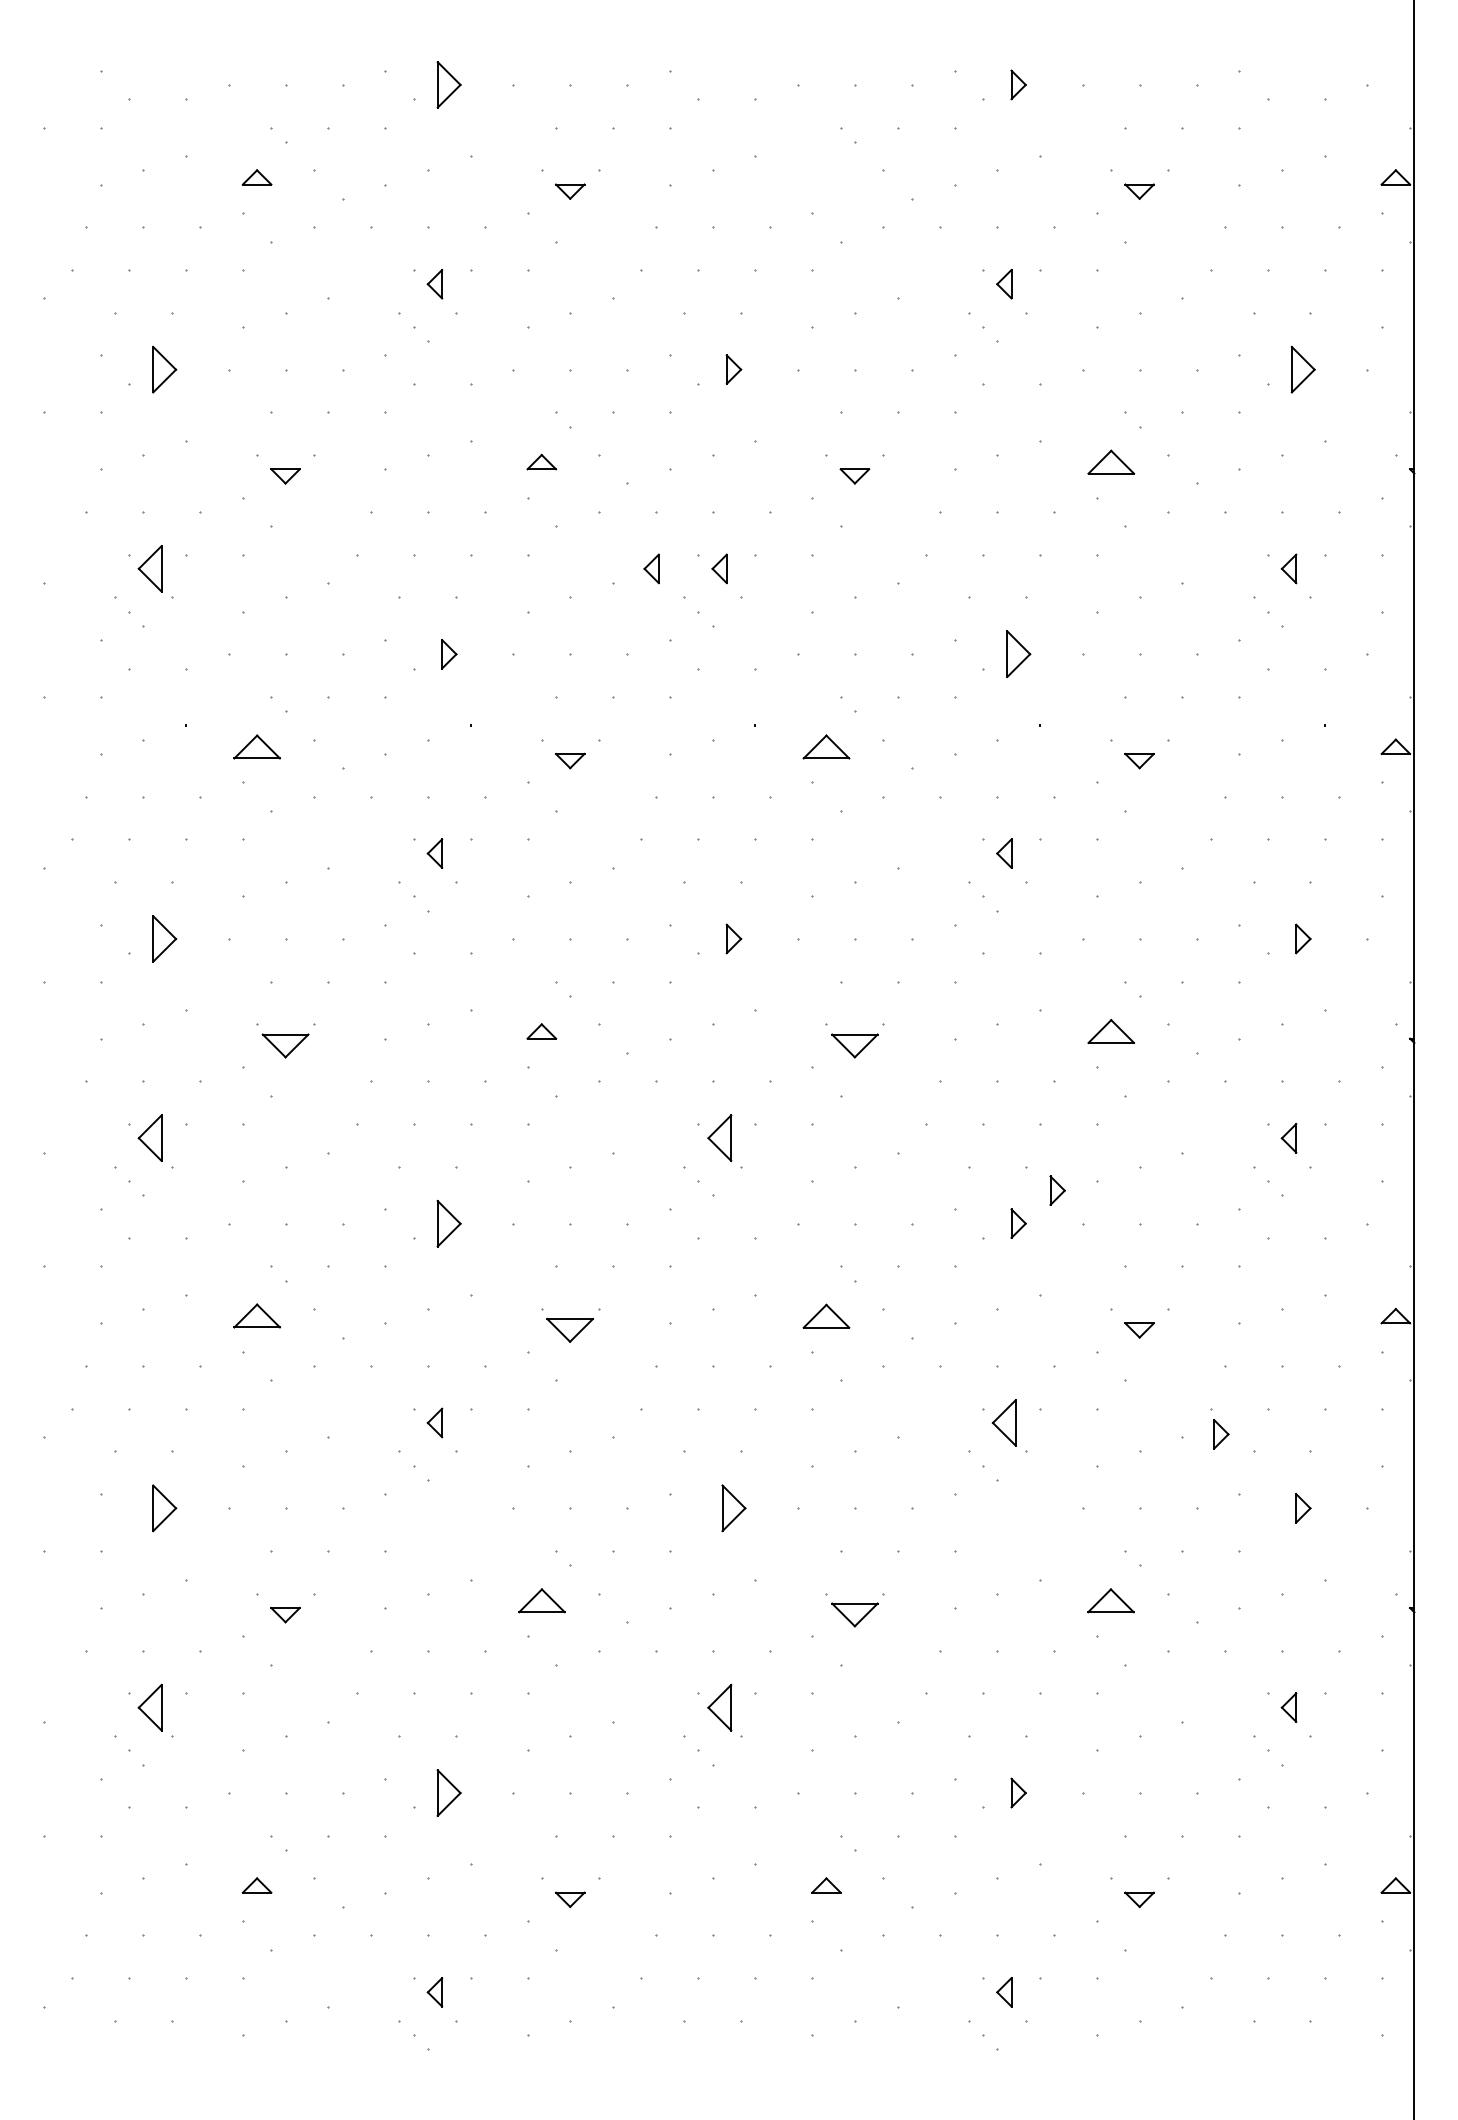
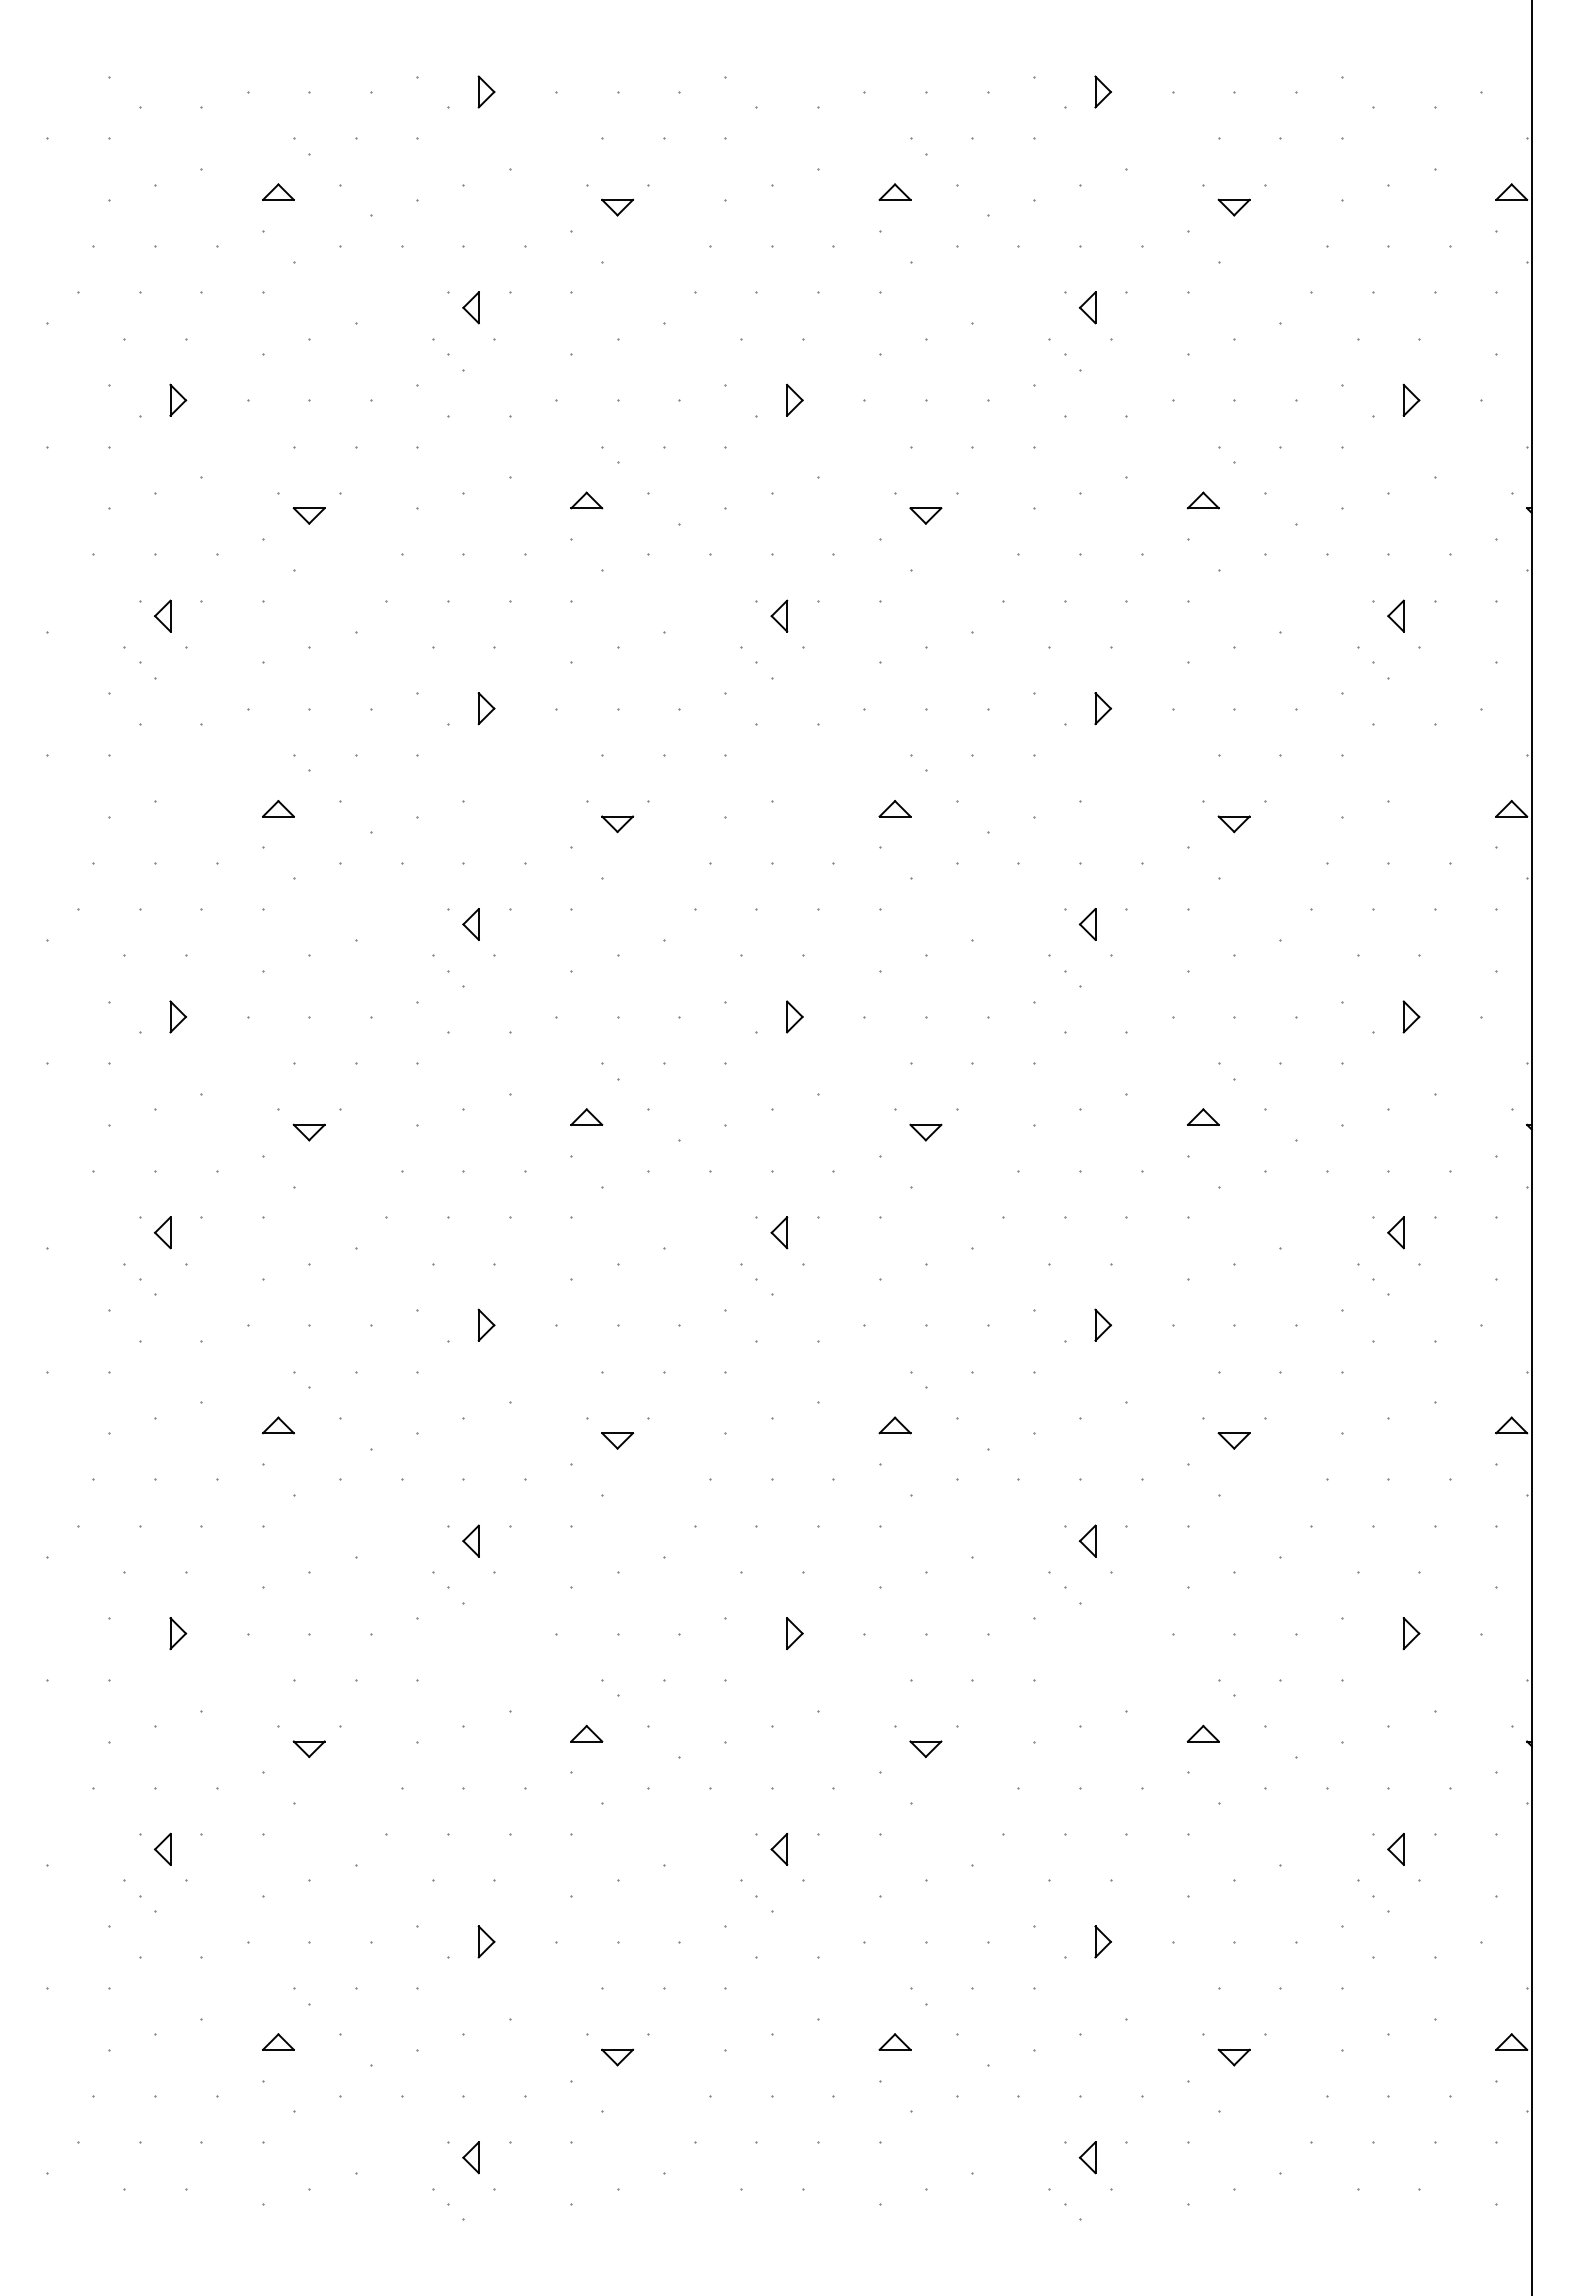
part: (449, 84) -> (486, 91), size x0.62
part: (826, 177) -> (895, 192), added
part: (164, 369) -> (178, 400), size x0.62
part: (1303, 369) -> (1411, 400), size x0.62
part: (1110, 461) -> (1202, 499), size x0.62
part: (150, 568) -> (162, 615), size x0.62
part: (651, 568) -> (705, 615), removed
part: (1018, 654) -> (1103, 708), size x0.62
part: (256, 746) -> (277, 808), size x0.62
part: (826, 746) -> (895, 808), size x0.62
part: (164, 938) -> (178, 1016), size x0.62
part: (1110, 1031) -> (1202, 1117), size x0.62
part: (285, 1045) -> (309, 1132), size x0.62
part: (854, 1045) -> (925, 1132), size x0.62
part: (150, 1138) -> (162, 1233), size x0.62
part: (719, 1138) -> (779, 1233), size x0.62
part: (1057, 1190) -> (1145, 1289), removed
part: (449, 1223) -> (486, 1325), size x0.62
part: (826, 1315) -> (895, 1424), size x0.62
part: (256, 1316) -> (277, 1425), size x0.62
part: (570, 1330) -> (617, 1440), size x0.62
part: (1004, 1422) -> (1087, 1540), size x0.62
part: (1221, 1434) -> (1322, 1553), removed
part: (164, 1508) -> (178, 1633), size x0.62
part: (733, 1508) -> (794, 1633), size x0.62
part: (541, 1600) -> (586, 1733), size x0.62
part: (1111, 1600) -> (1203, 1733), size x0.62
part: (854, 1615) -> (925, 1749), size x0.62
part: (150, 1707) -> (162, 1849), size x0.62
part: (719, 1707) -> (779, 1849), size x0.62
part: (449, 1792) -> (486, 1941), size x0.62

